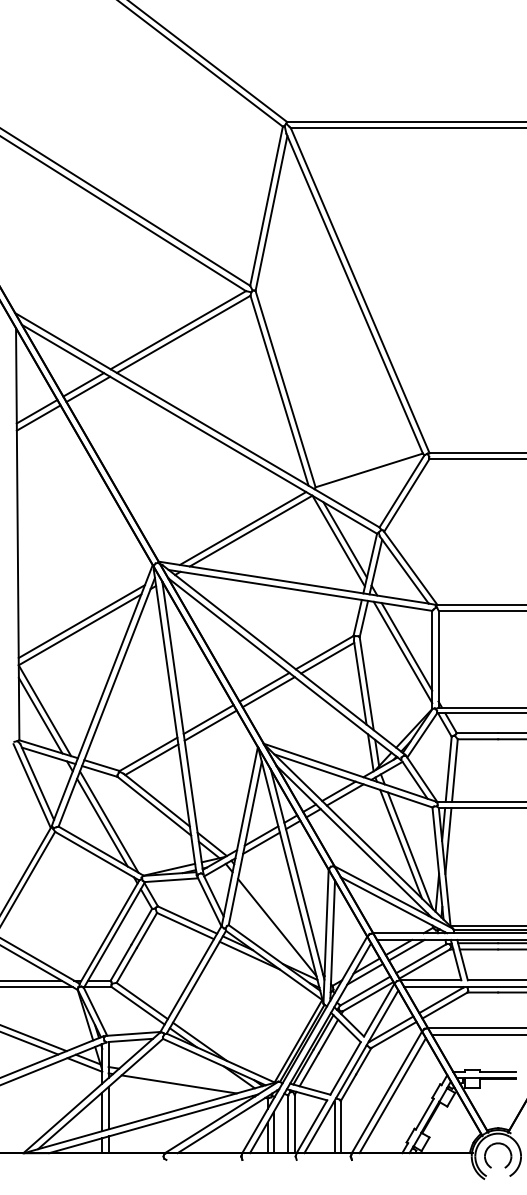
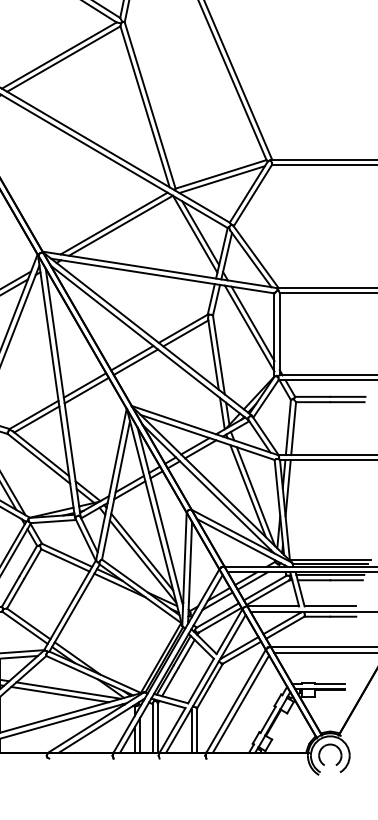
line: (370, 476) -> (222, 179), added
line: (275, 916) -> (141, 552), added
line: (189, 1079) -> (68, 690), added

